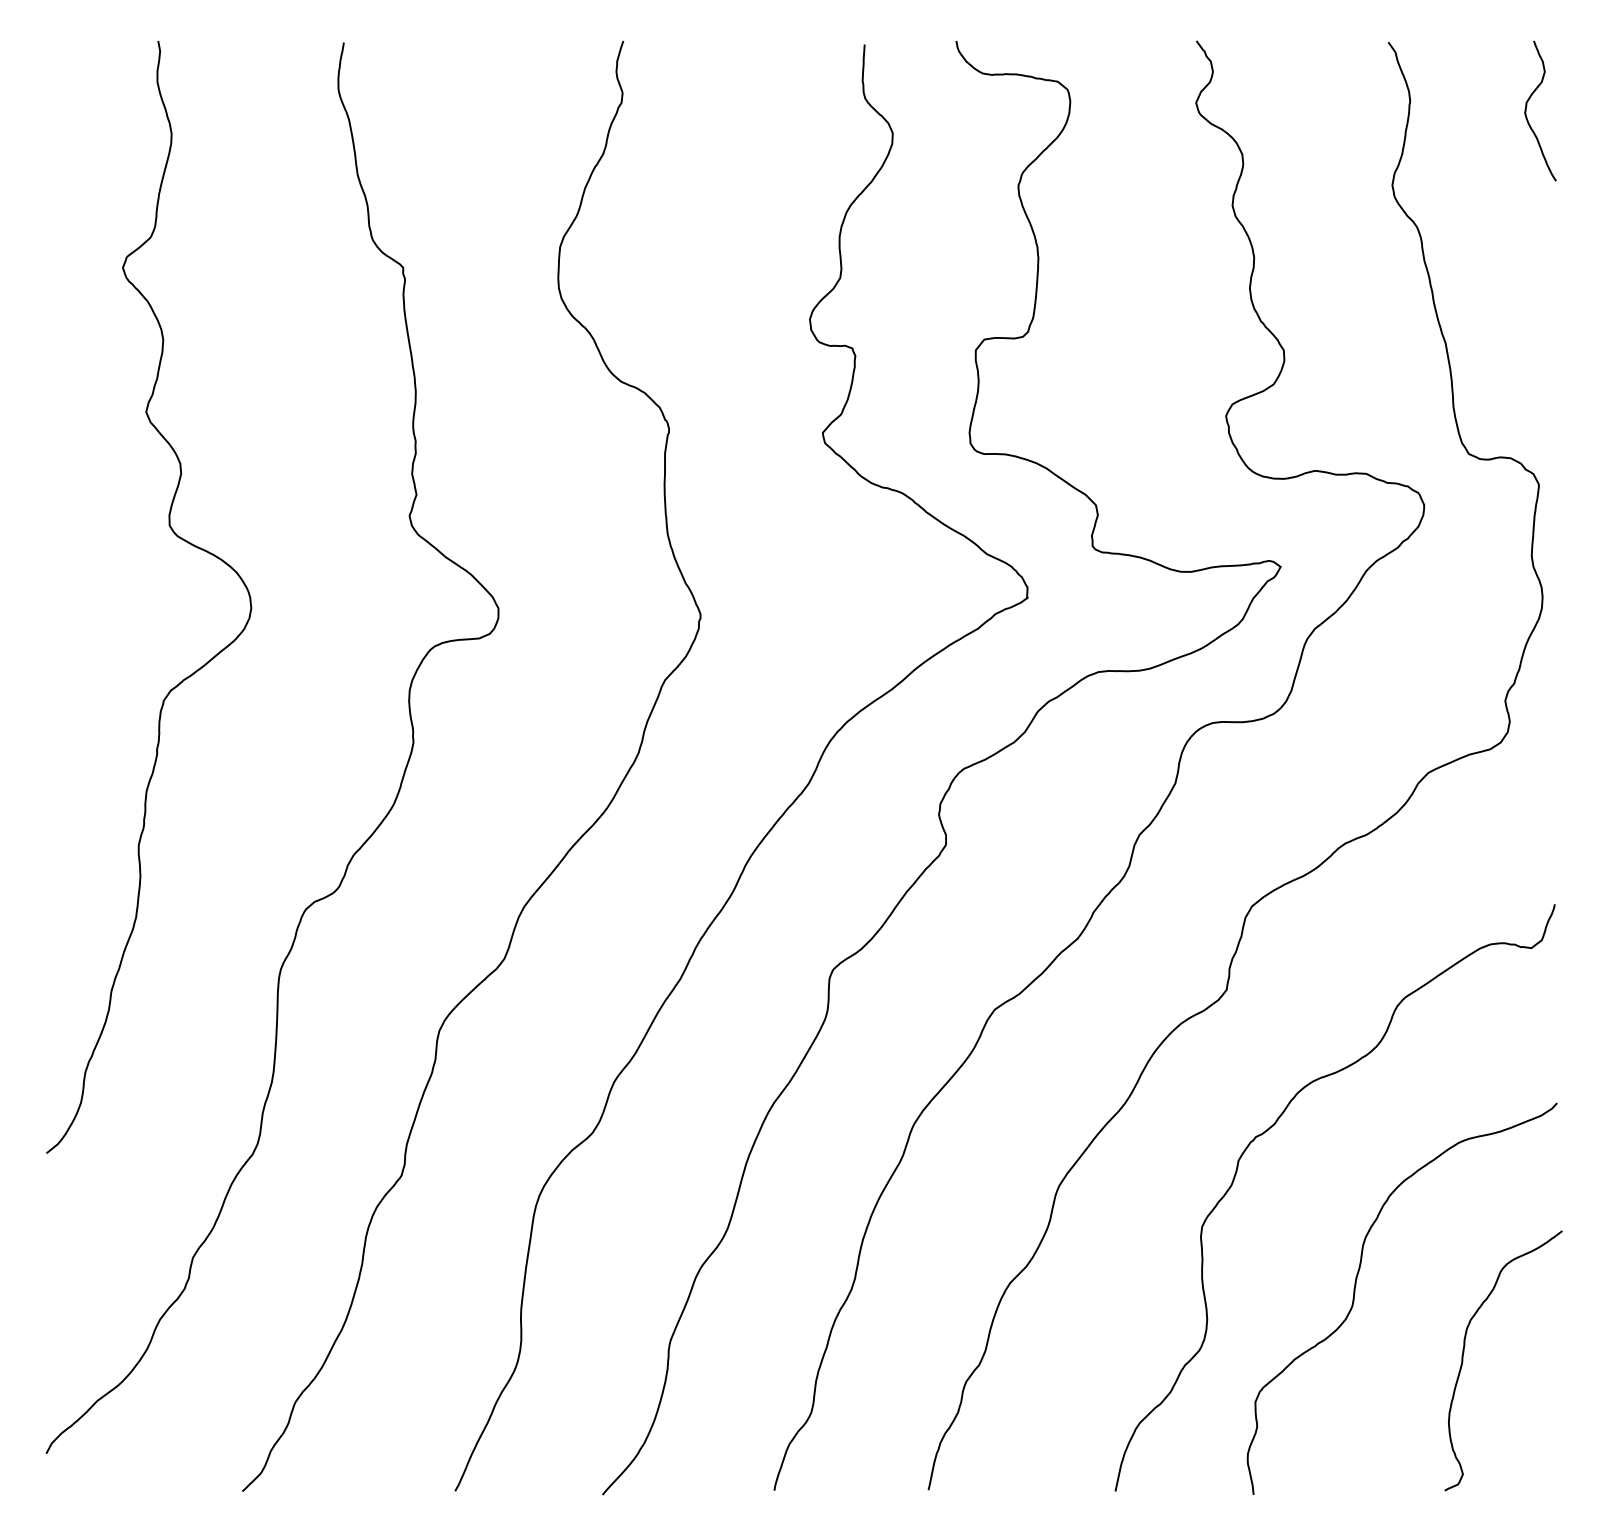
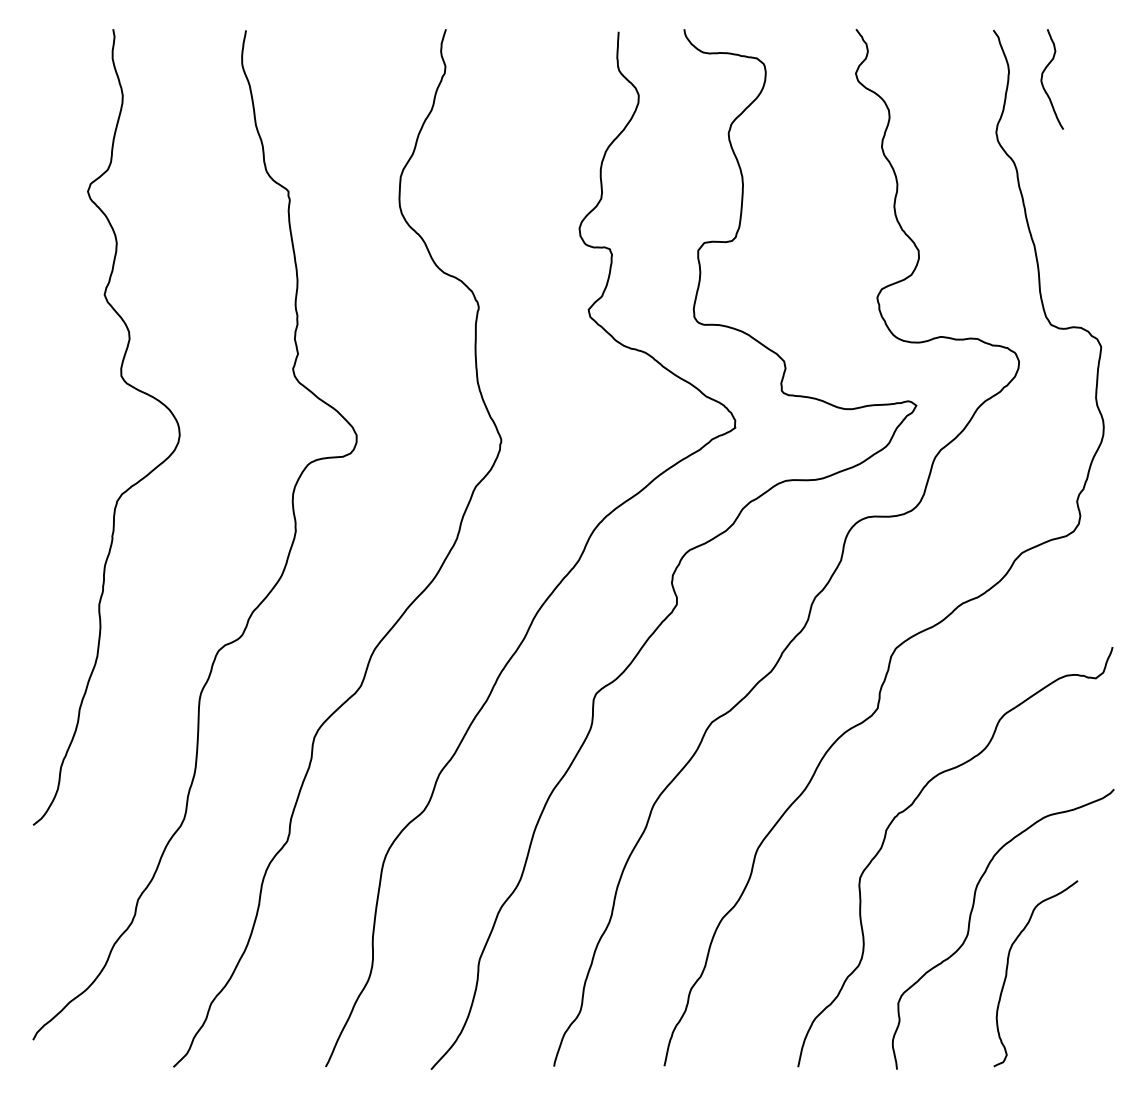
curve: (1526, 111) -> (1042, 79), moved
curve: (1465, 1350) -> (1008, 966), moved

